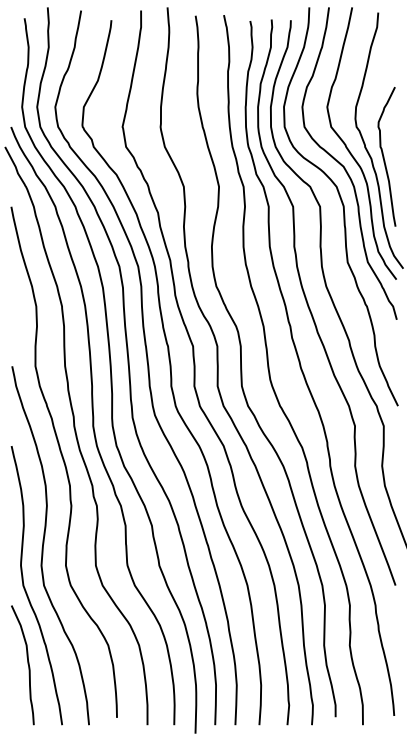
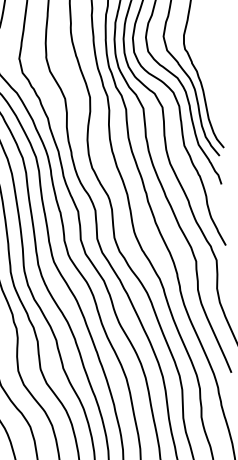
curve: (384, 156) -> (206, 69), removed

